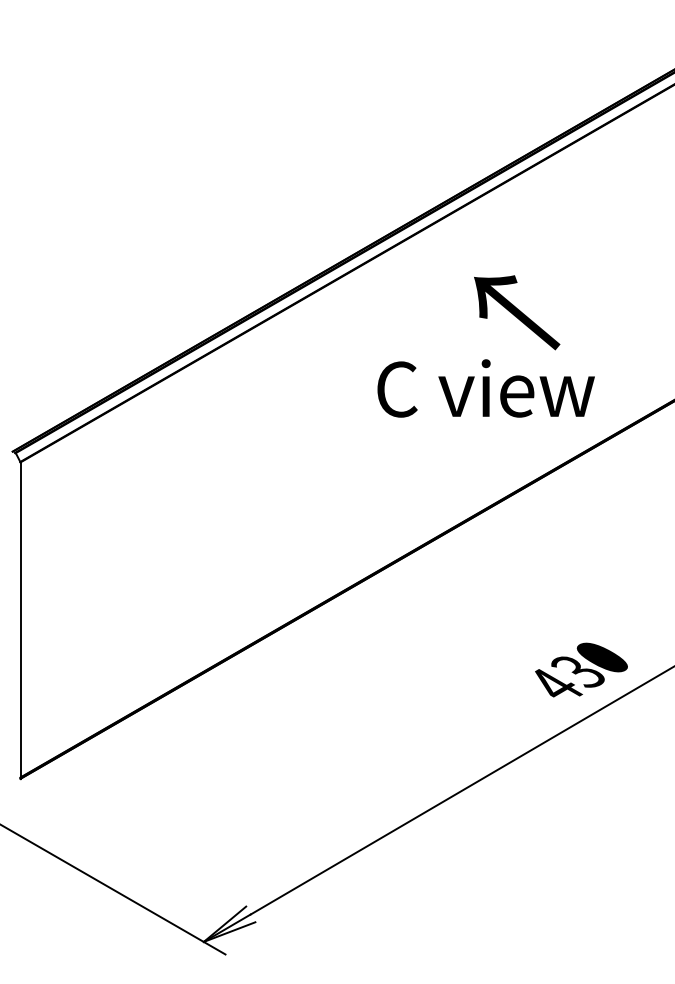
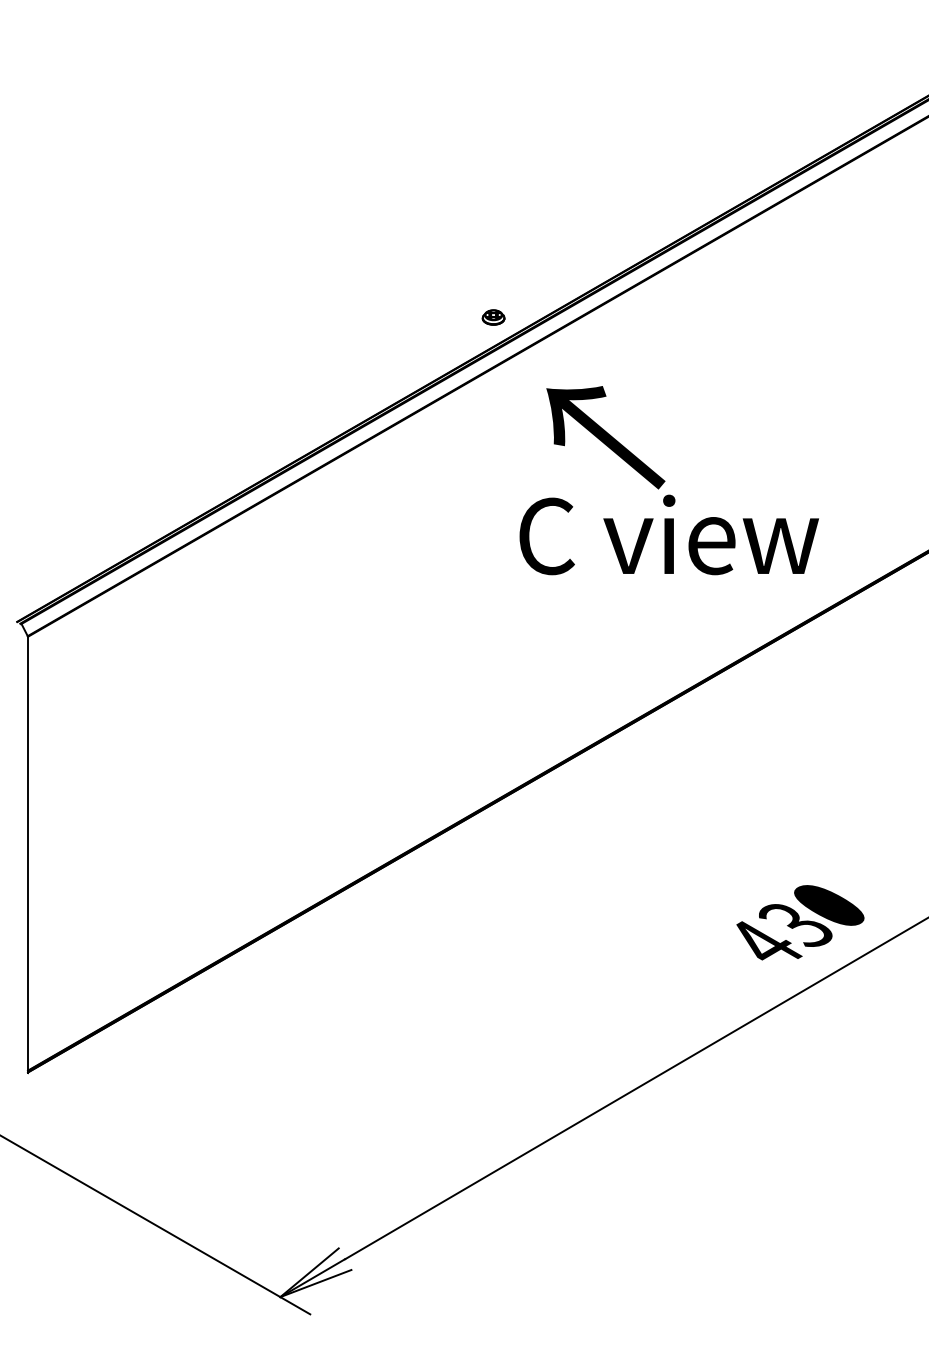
part: (358, 230) -> (493, 317), added
text: (516, 312) -> (605, 437), moved

